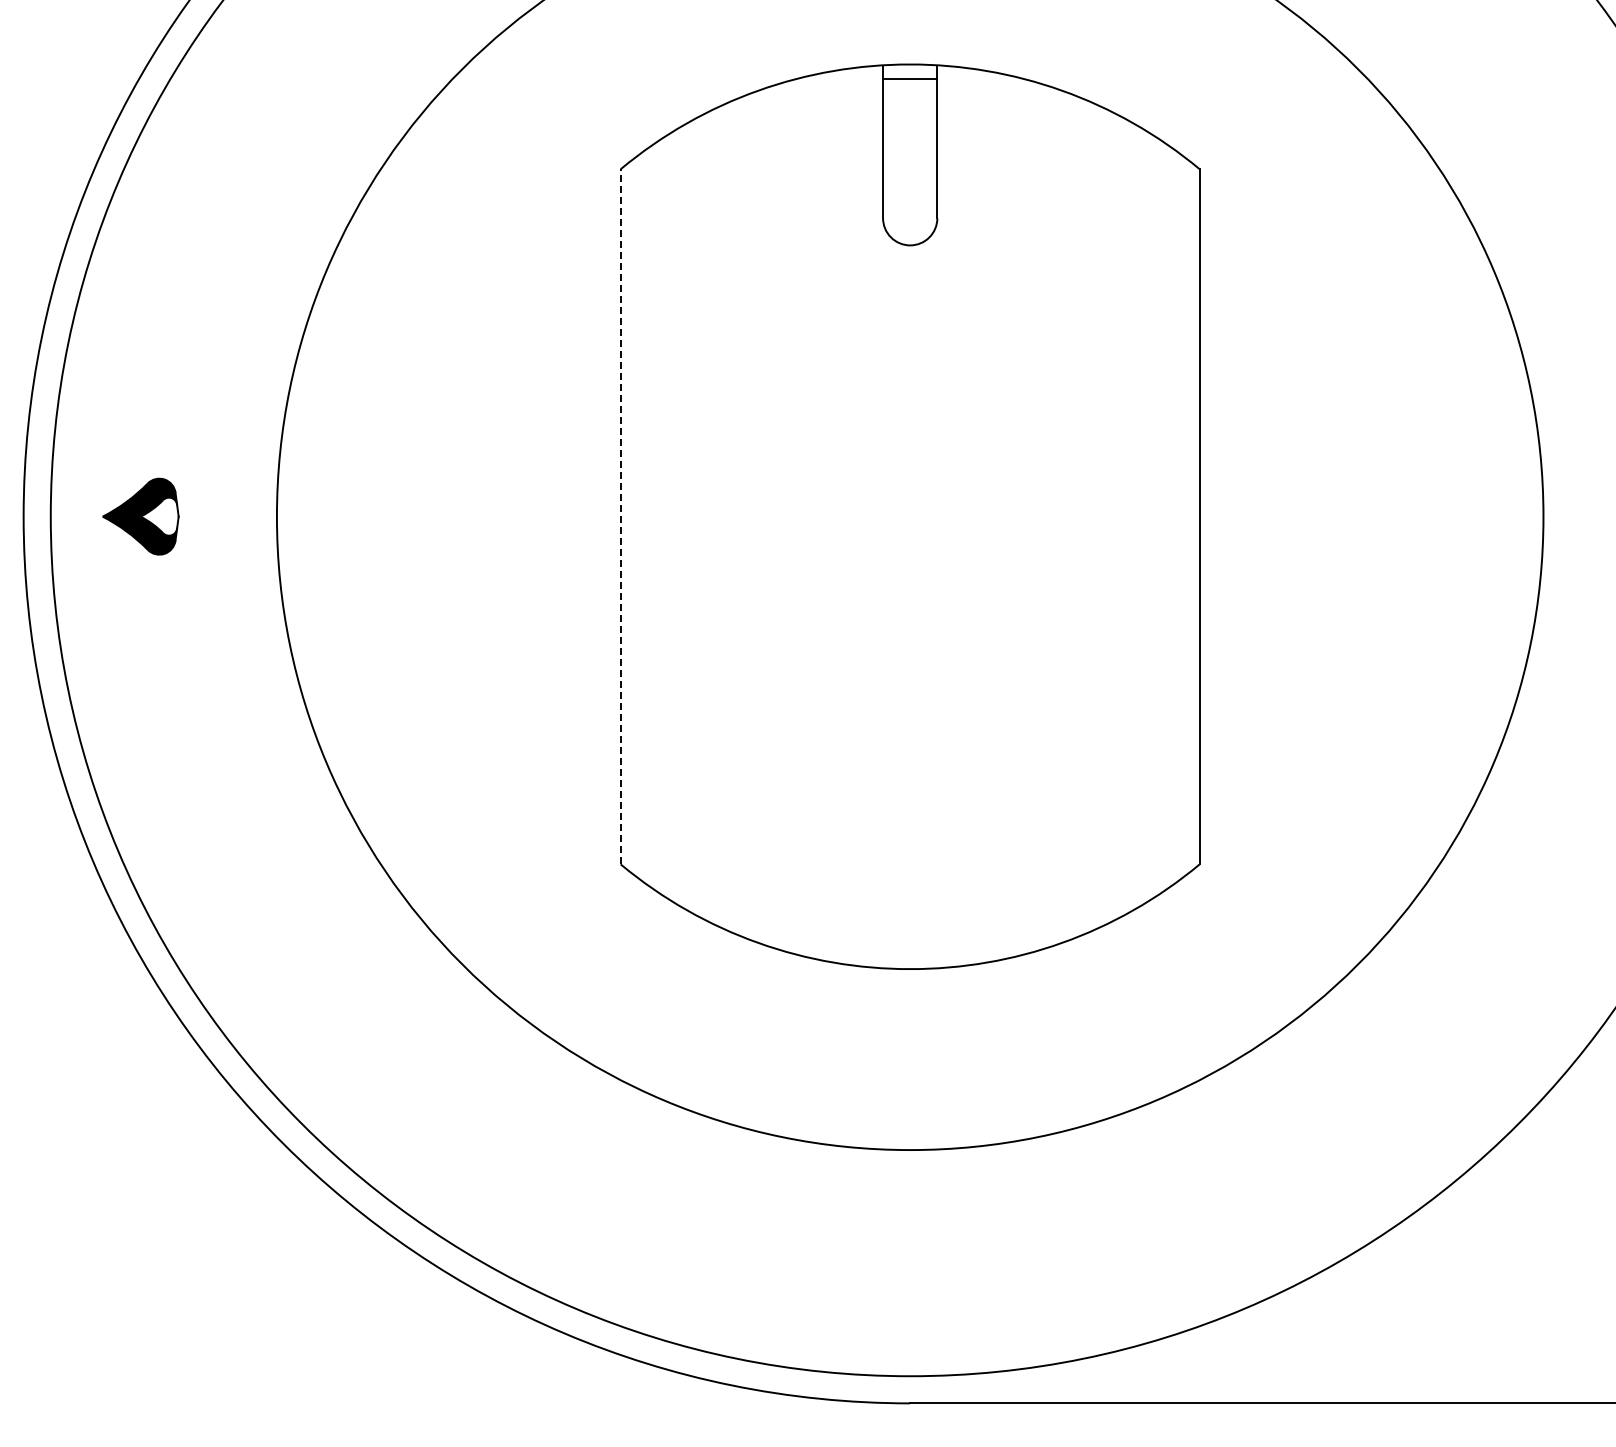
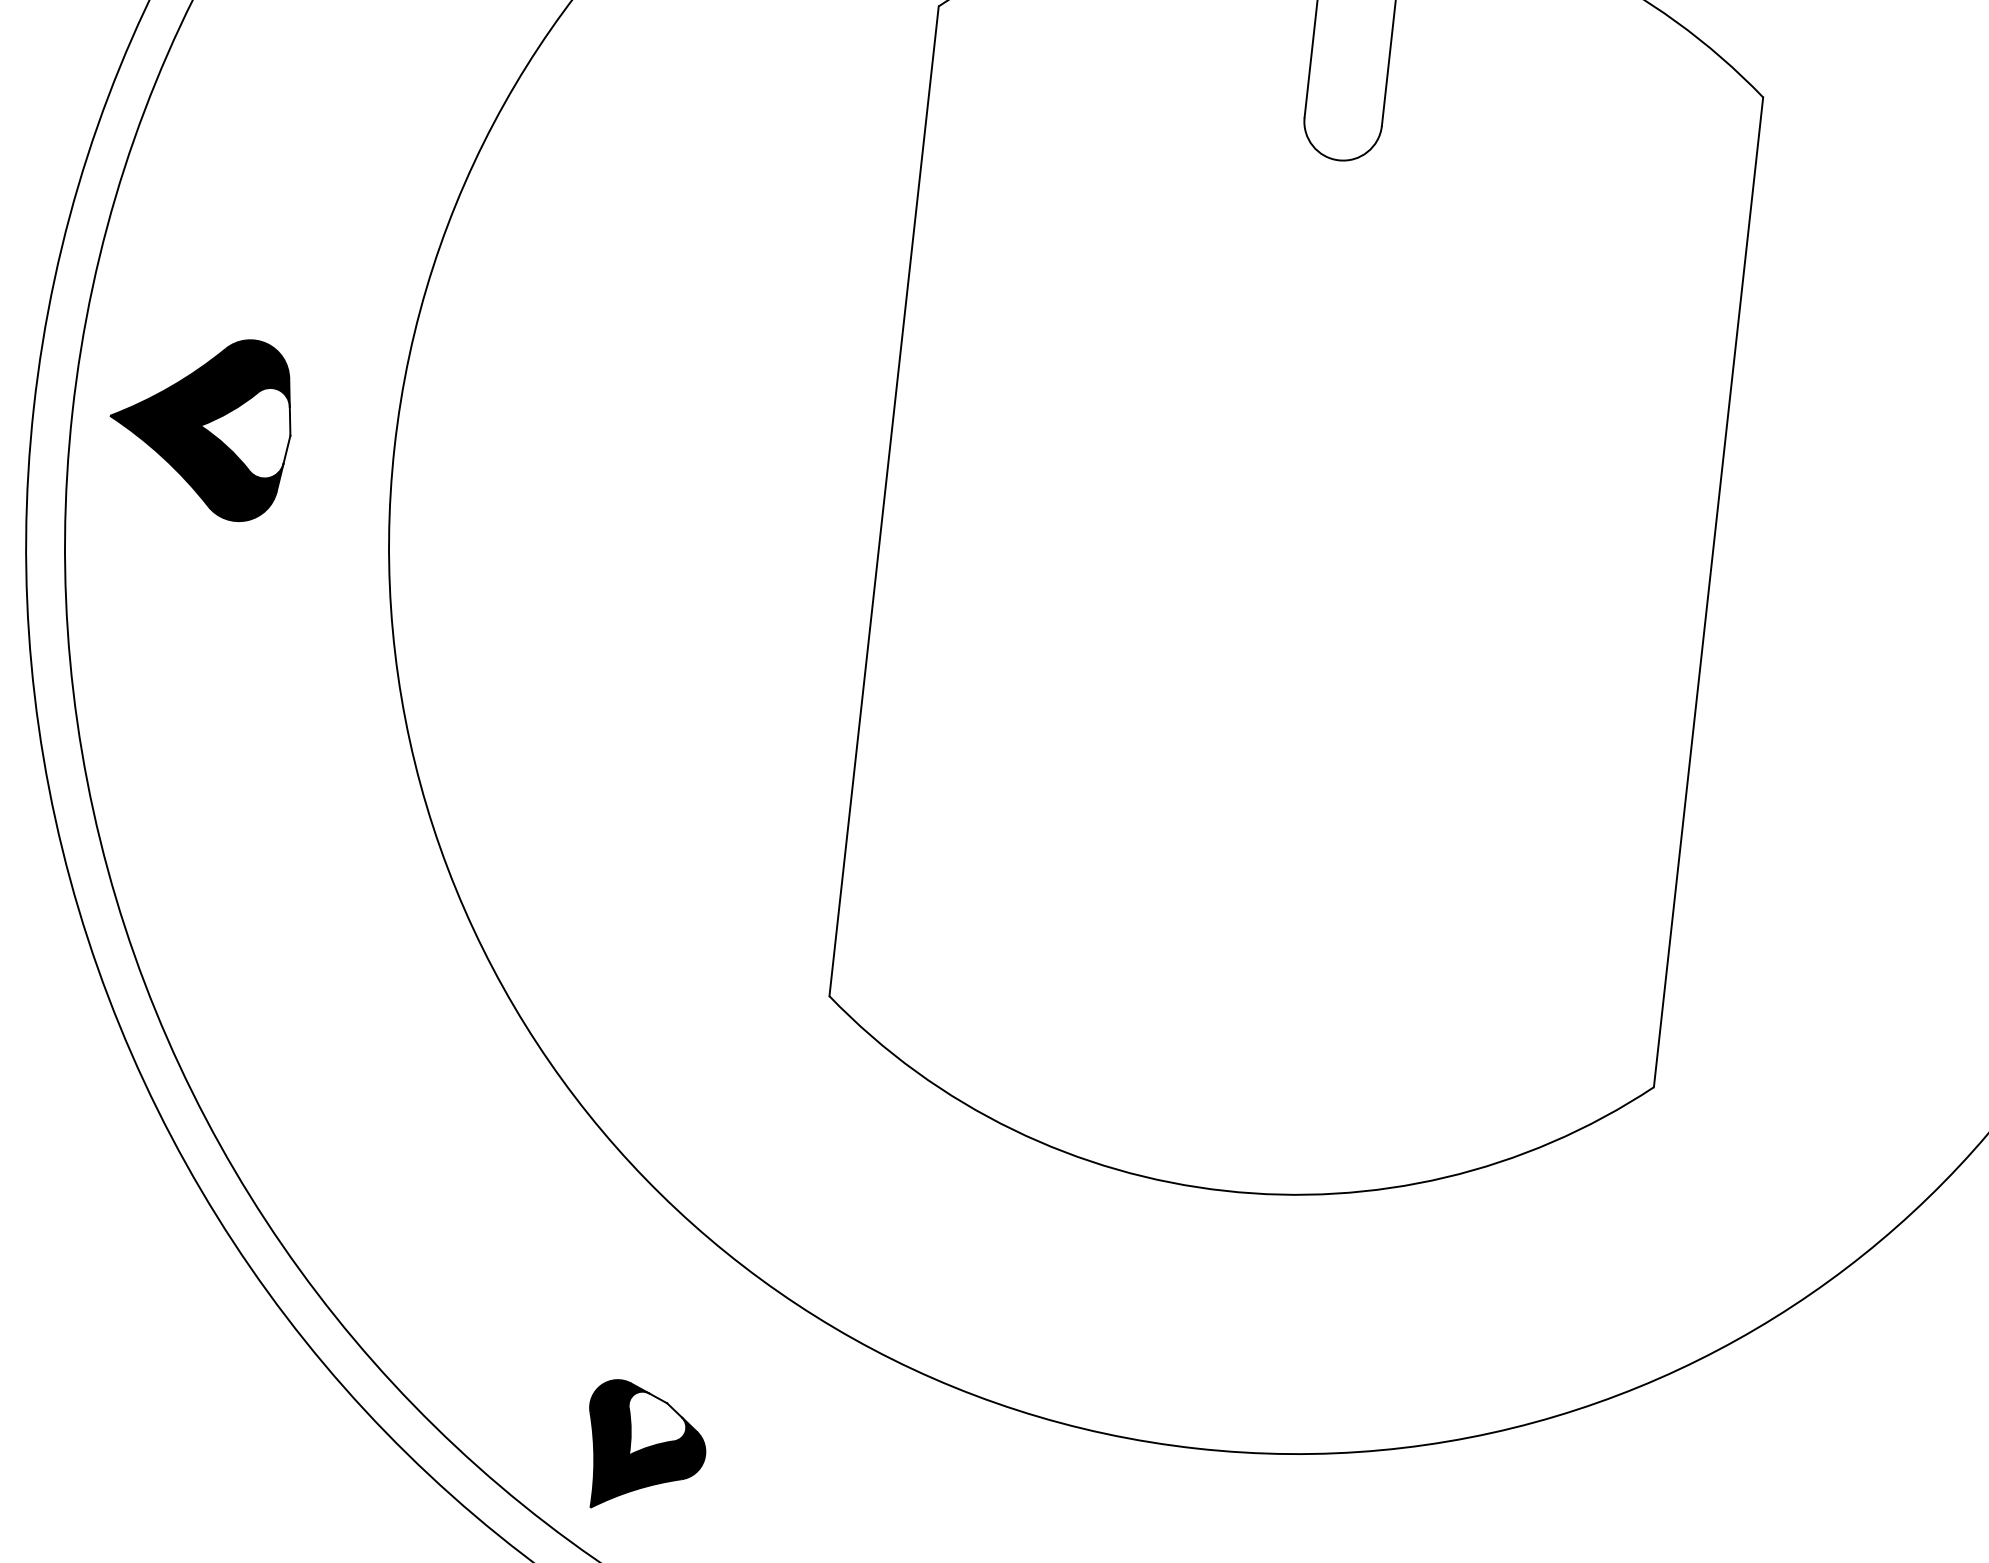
part: (140, 516) -> (200, 425), size x1.67
line: (620, 516) -> (883, 500), dashed -> solid
part: (527, 1191) -> (645, 1447), added

